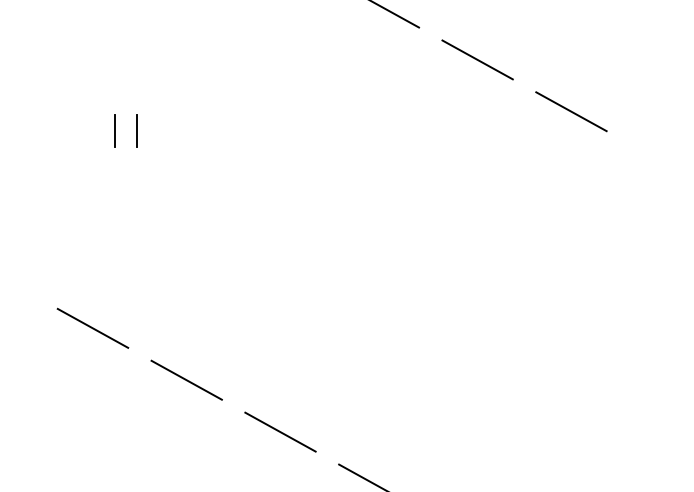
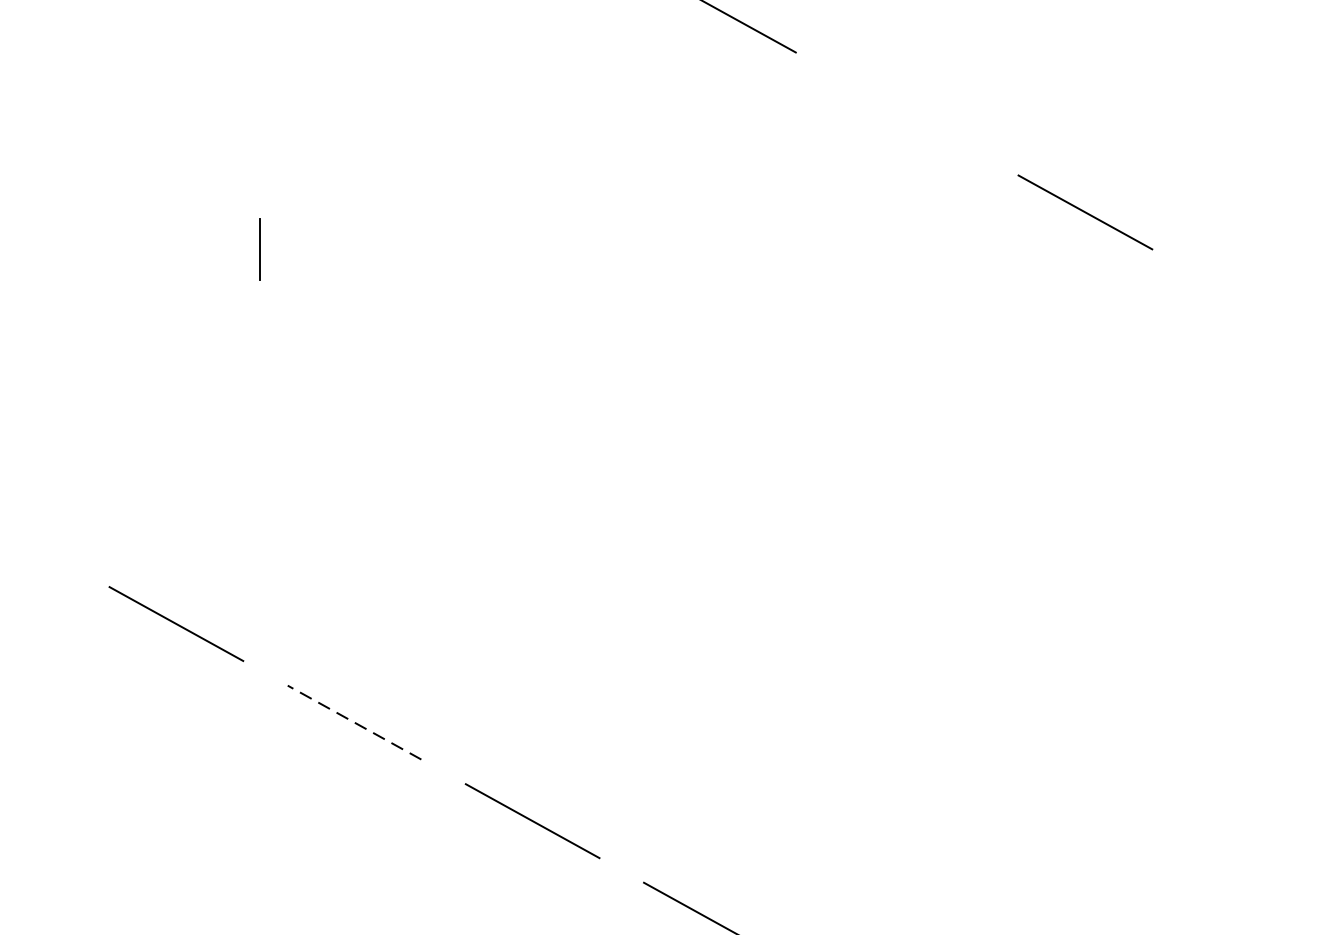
line: (477, 59) -> (906, 113), removed
line: (114, 130) -> (217, 248), removed
line: (186, 380) -> (354, 723), solid -> dashed

